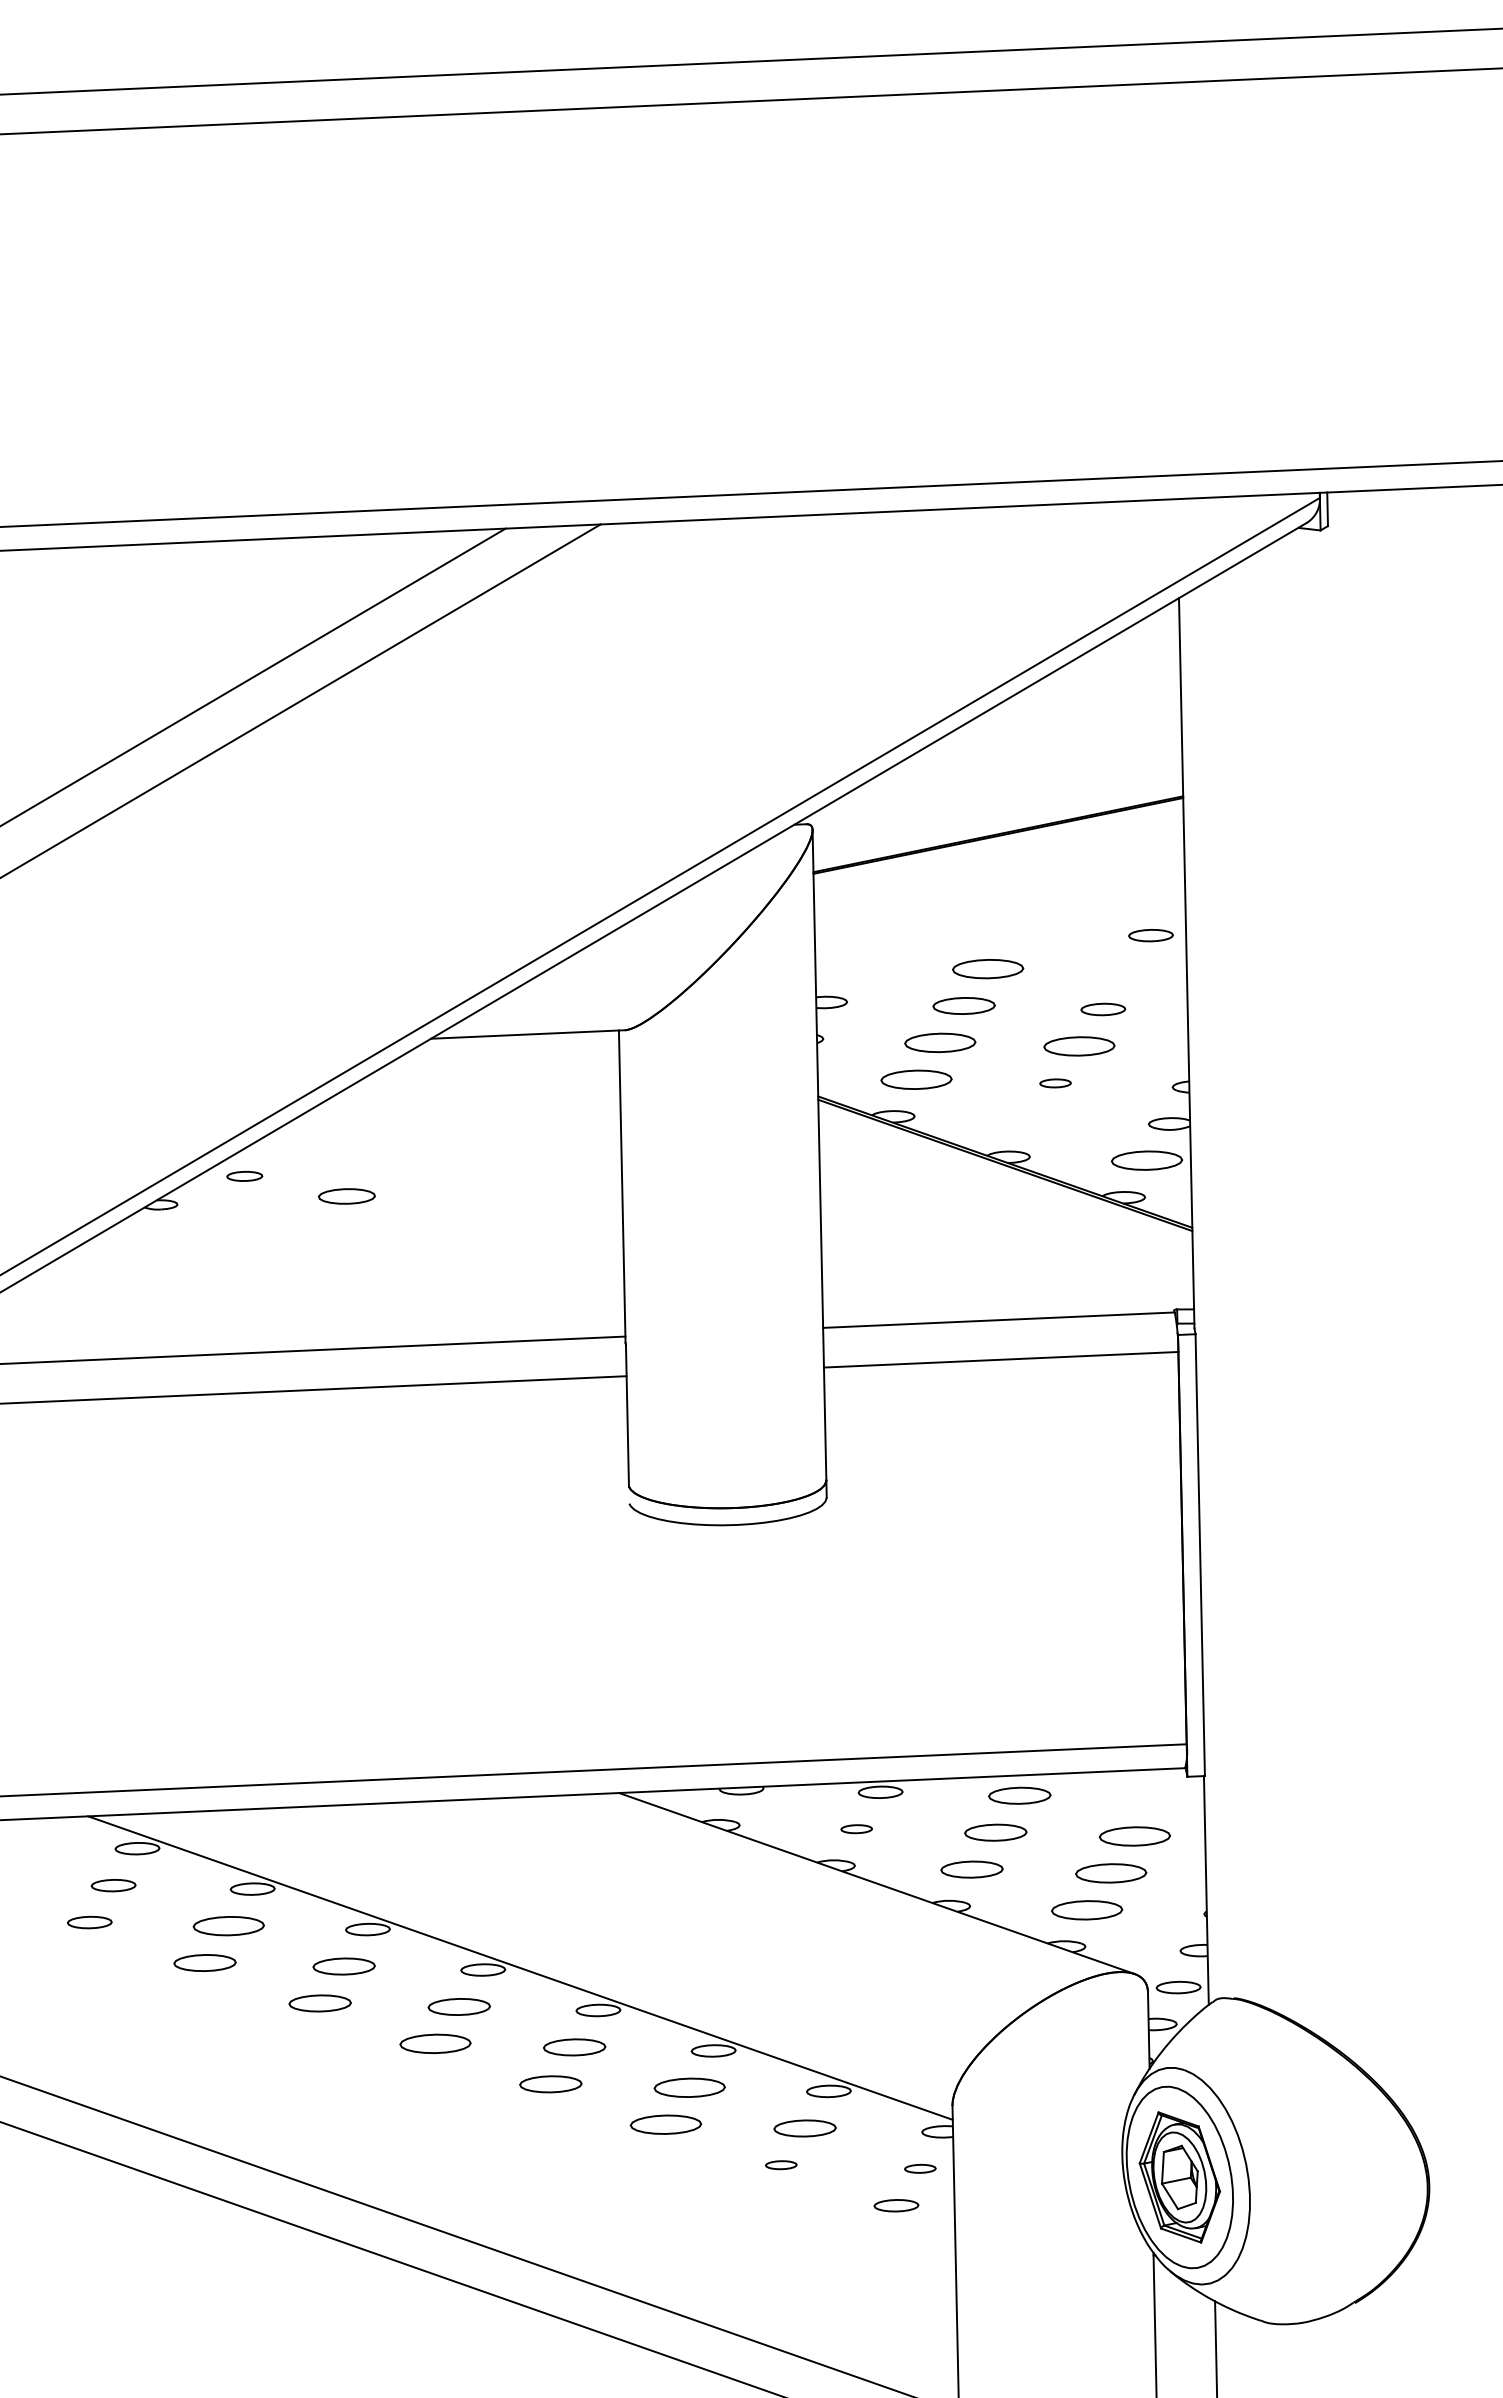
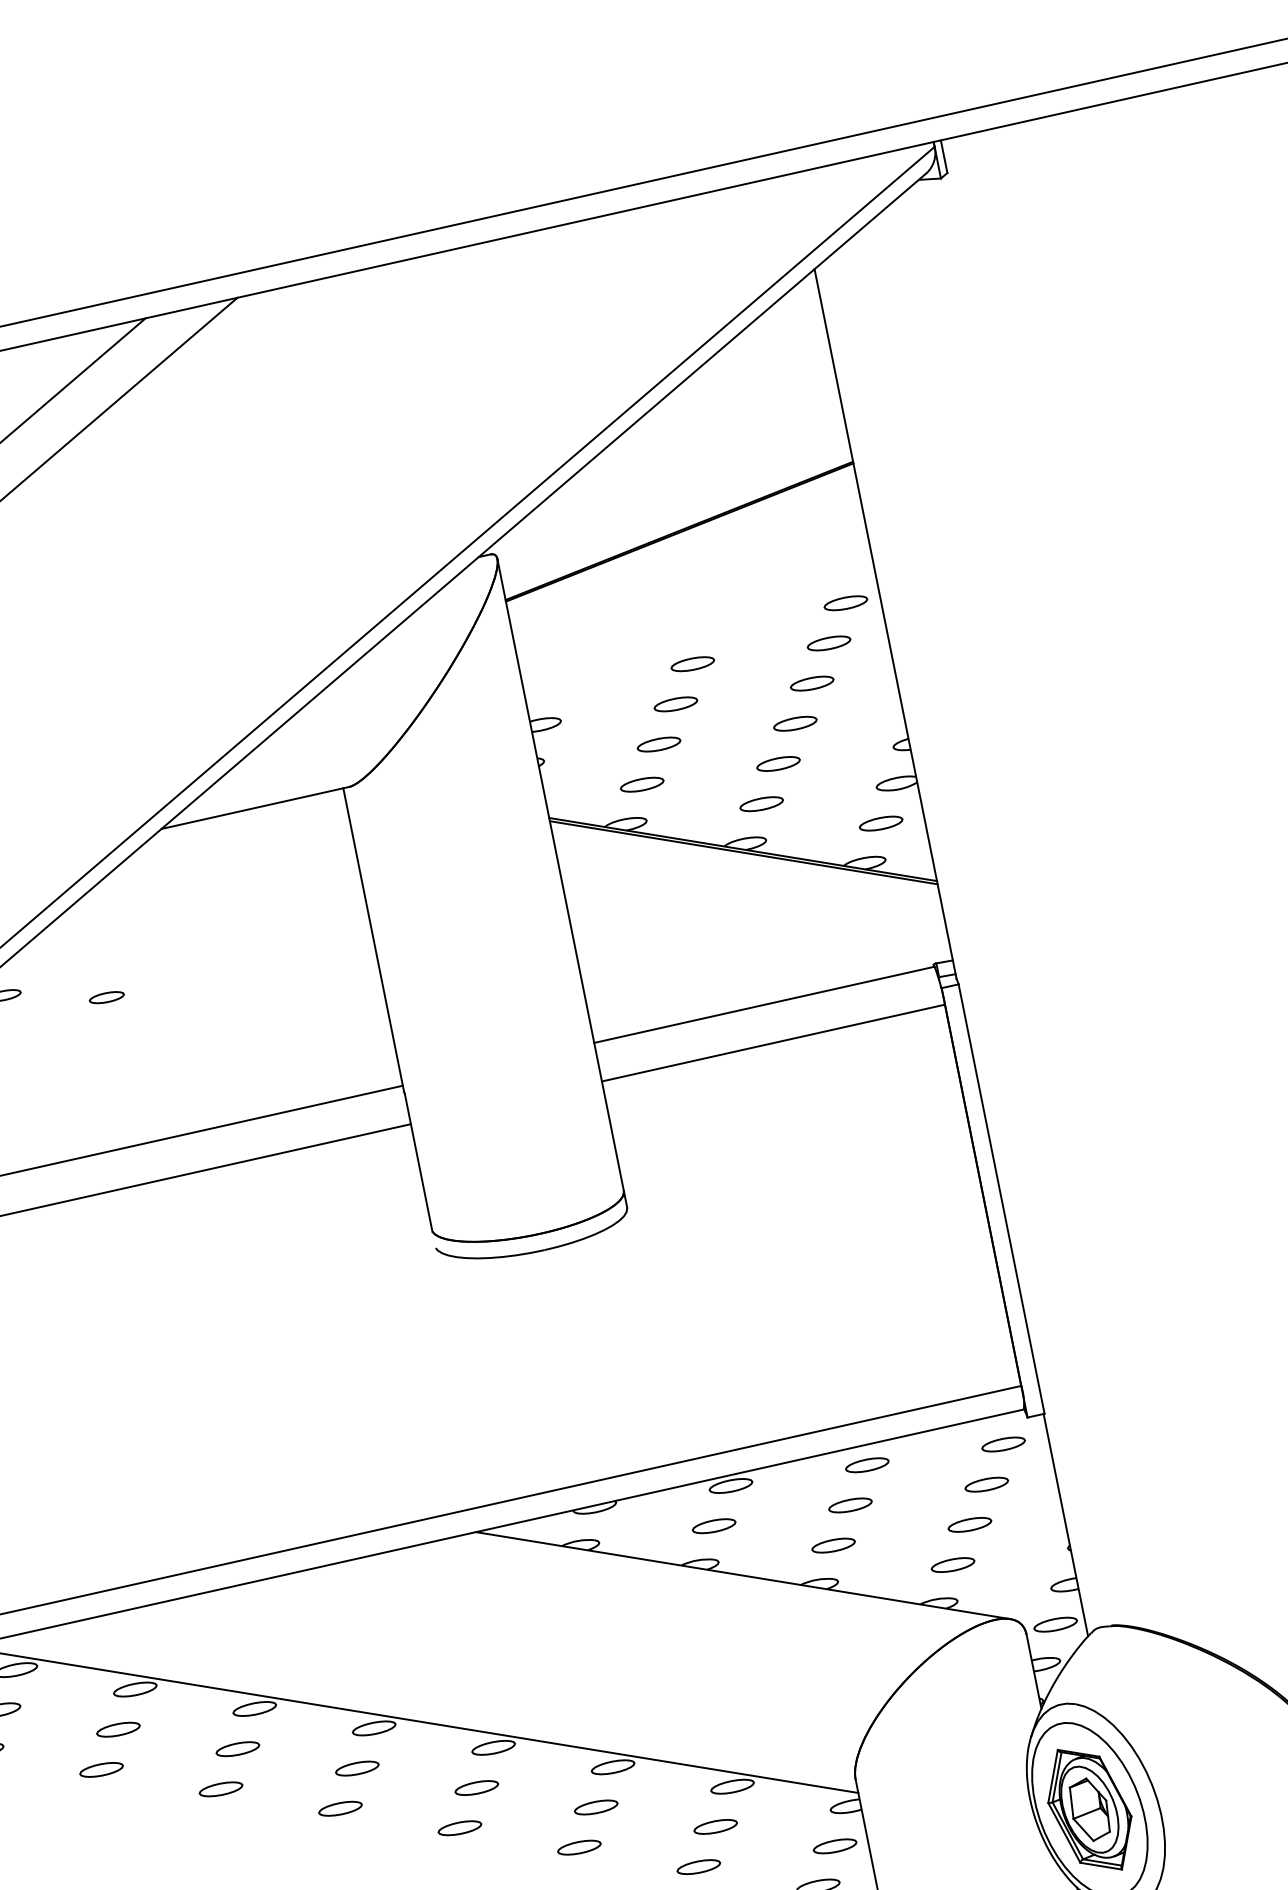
part: (987, 968) -> (692, 663), size x0.62
part: (1127, 972) -> (829, 643), added
part: (964, 1005) -> (676, 703), size x0.71
part: (940, 1042) -> (659, 744), size x0.62
part: (1079, 1046) -> (795, 723), size x0.62
part: (916, 1079) -> (642, 784), size x0.62
part: (1055, 1083) -> (778, 764), size x1.43
part: (1031, 1119) -> (761, 803), added
part: (1146, 1160) -> (880, 823), size x0.62
part: (346, 1196) -> (106, 997), size x0.62
part: (1019, 1795) -> (867, 1464), size x0.71
part: (1158, 1798) -> (1003, 1443), added
part: (856, 1828) -> (713, 1525), size x1.43
part: (995, 1832) -> (850, 1505), size x0.71
part: (1134, 1835) -> (986, 1483), size x0.62
part: (971, 1869) -> (833, 1545), size x0.71
part: (1110, 1872) -> (969, 1524), size x0.62
part: (1087, 1909) -> (953, 1564), size x0.62
part: (228, 1925) -> (117, 1729), size x0.62
part: (204, 1962) -> (101, 1769), size x0.71
part: (343, 1966) -> (237, 1749), size x0.71
part: (320, 2003) -> (221, 1789), size x0.71
part: (459, 2006) -> (357, 1768), size x0.71
part: (435, 2043) -> (340, 1808), size x0.62
part: (574, 2047) -> (476, 1788), size x0.71
part: (550, 2084) -> (459, 1828), size x0.71
part: (689, 2087) -> (595, 1807), size x0.62
part: (665, 2124) -> (578, 1847), size x0.62
part: (804, 2127) -> (715, 1826), size x0.71
part: (781, 2164) -> (698, 1866), size x1.43
part: (920, 2168) -> (835, 1846), size x1.43

